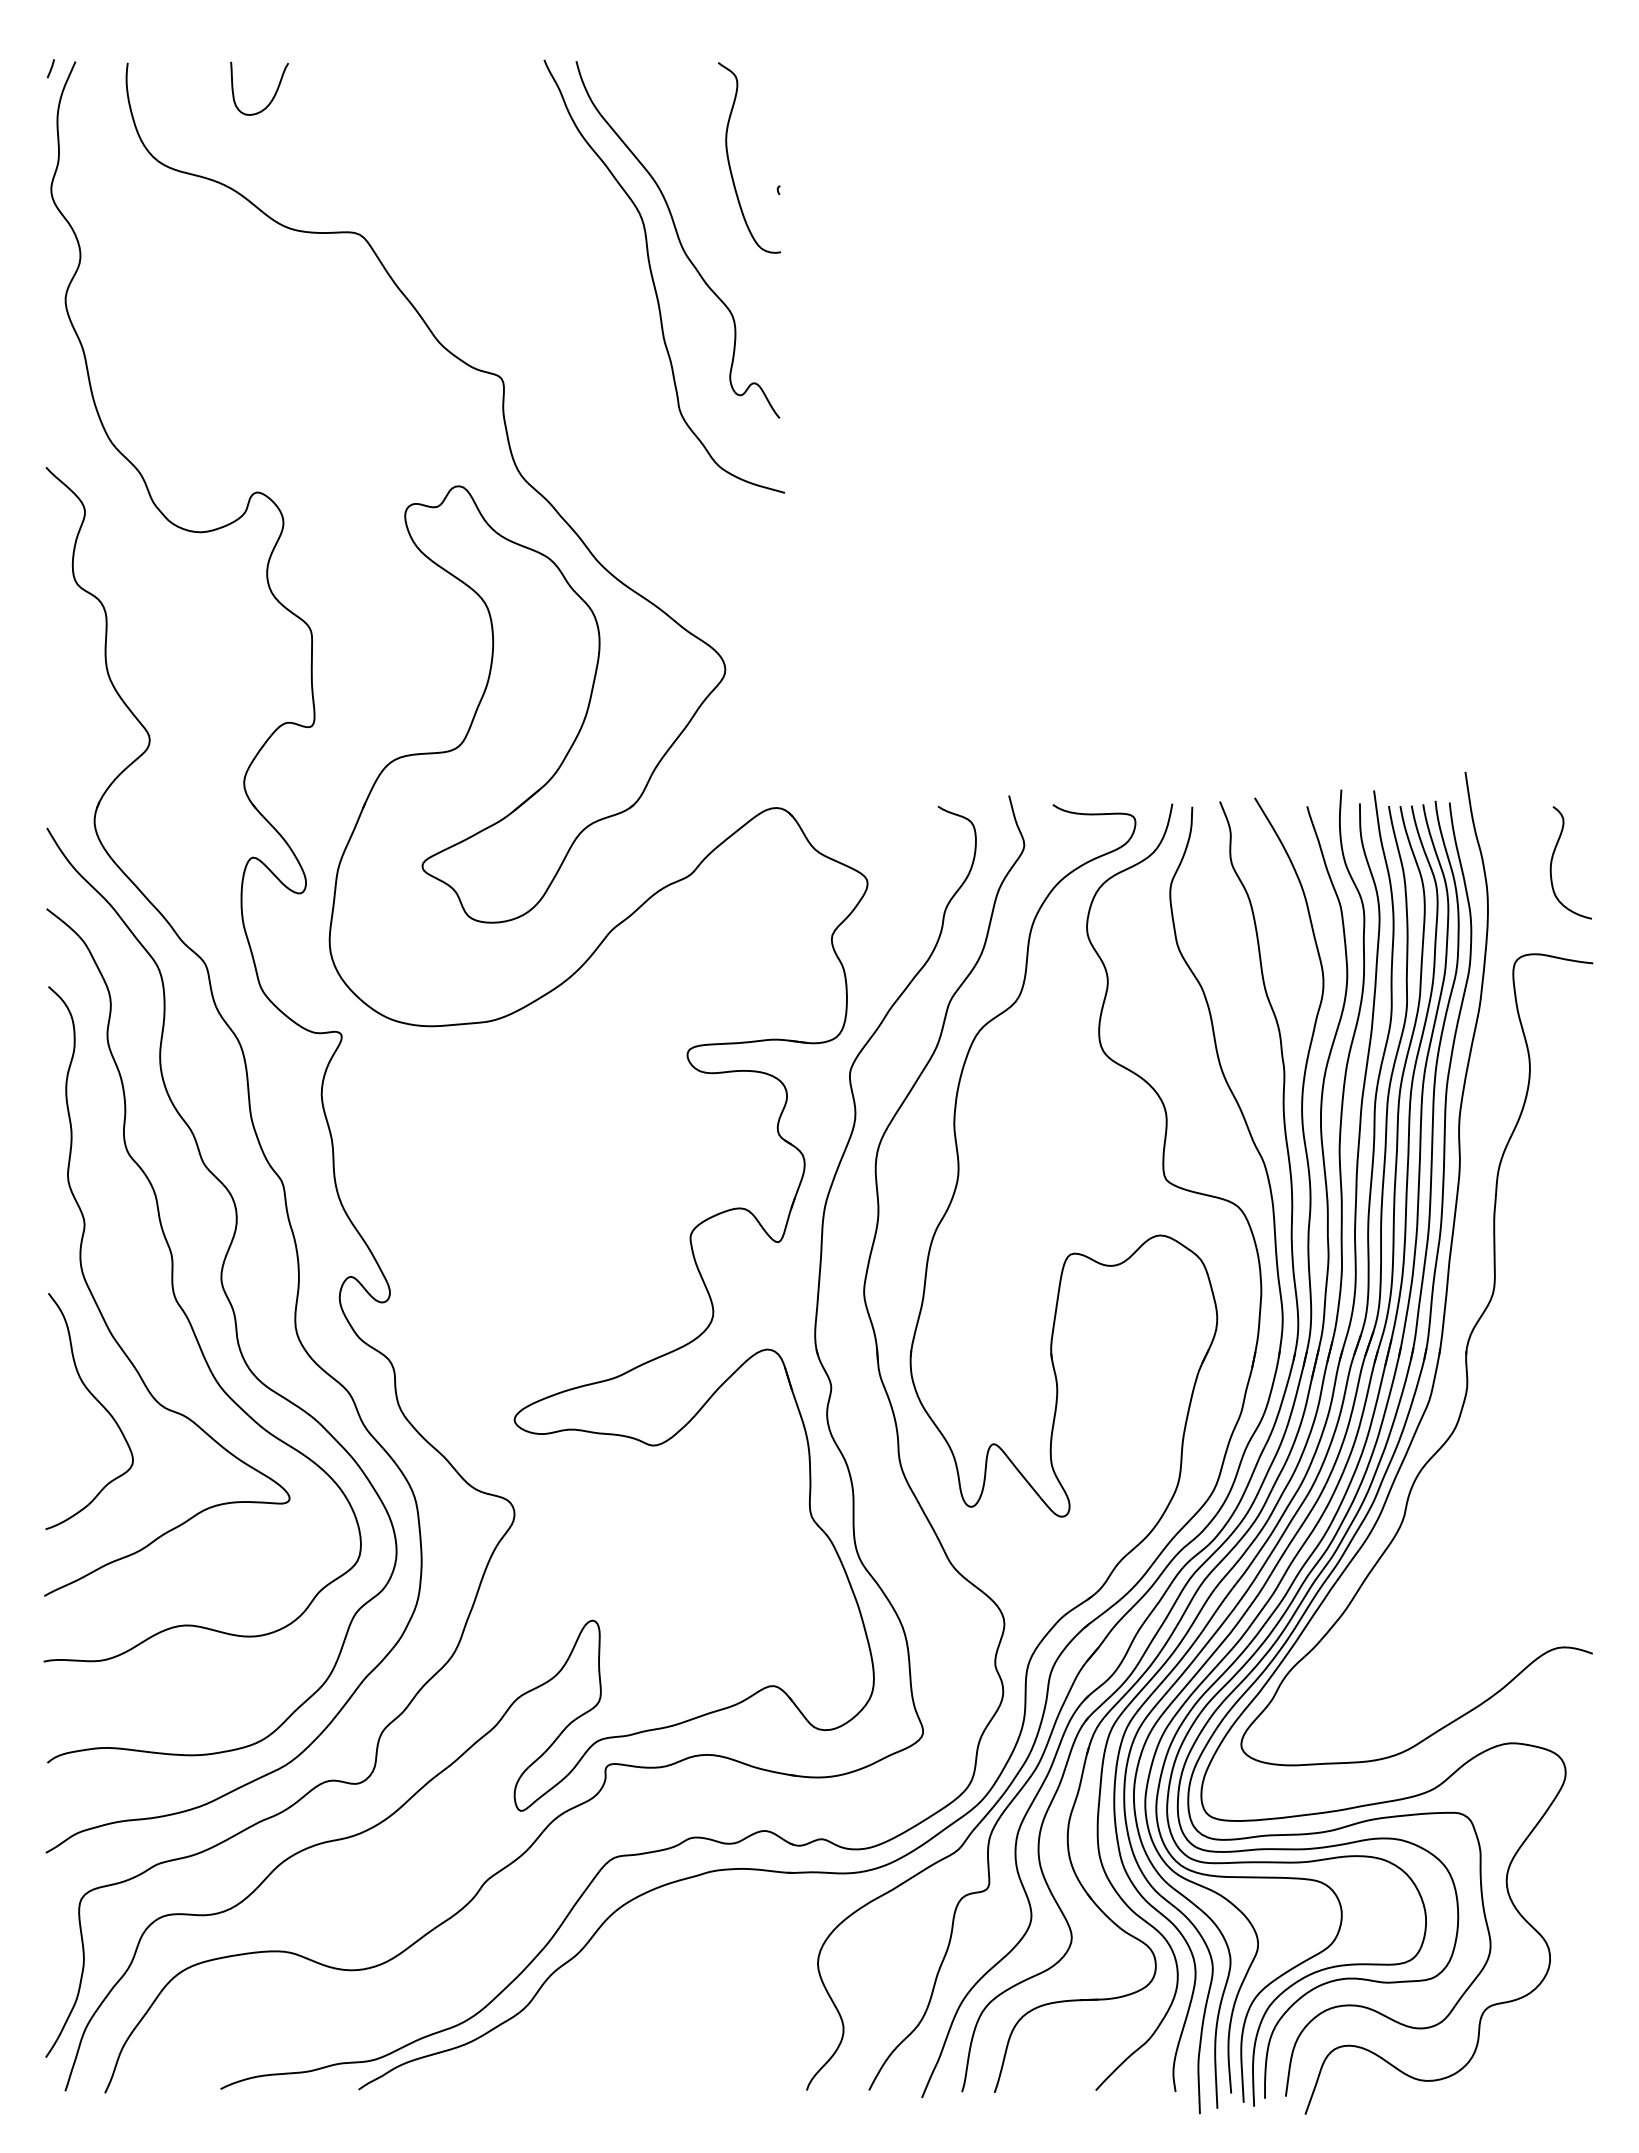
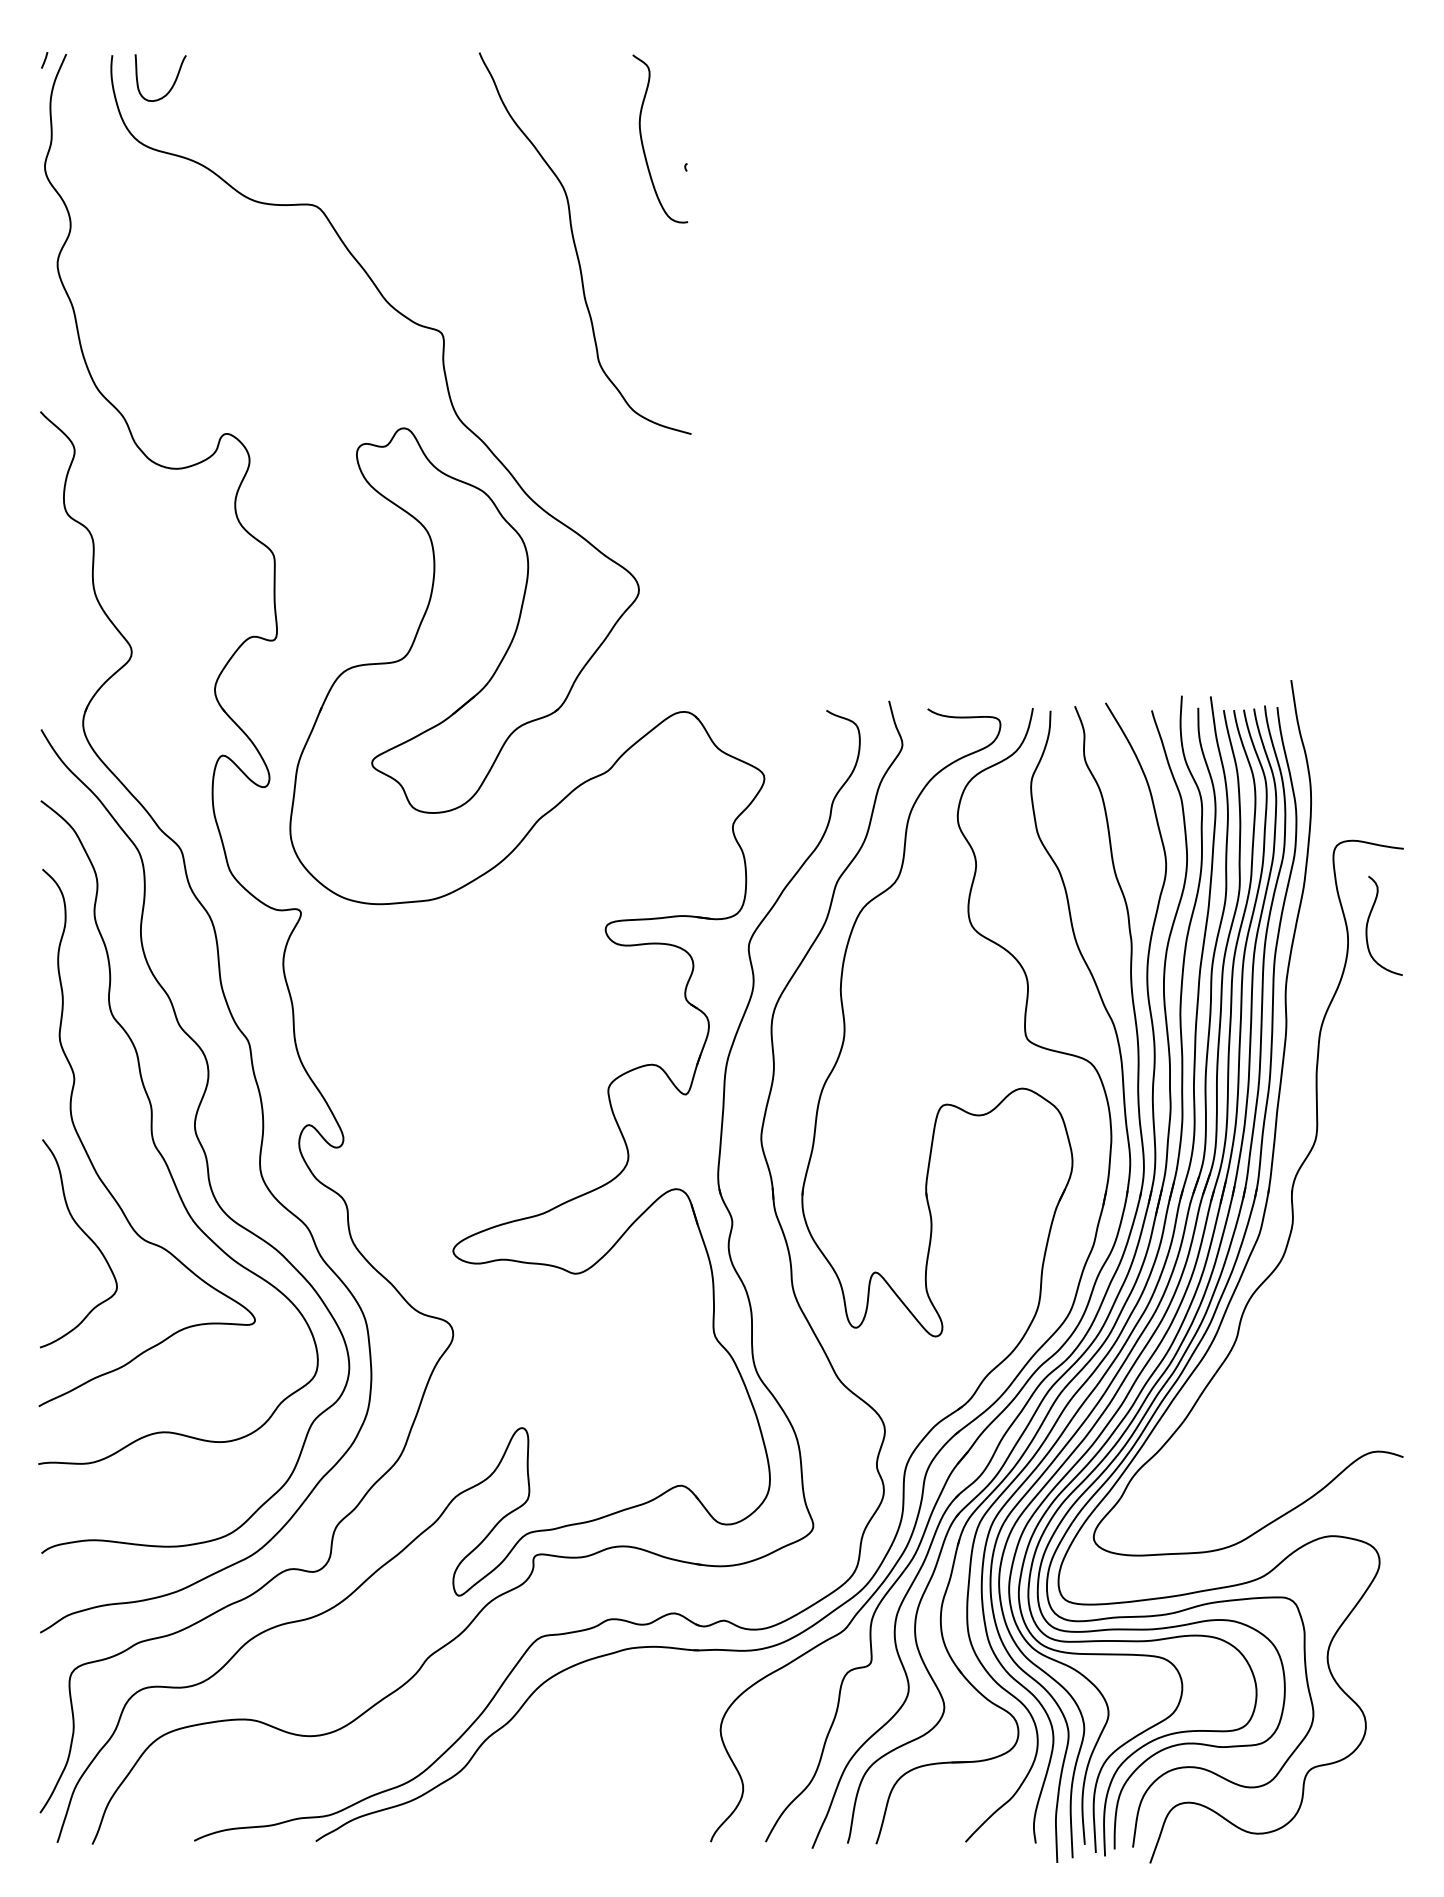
curve: (273, 95) -> (172, 83), moved
curve: (677, 238) -> (596, 209), removed
curve: (1553, 857) -> (1368, 921), moved

